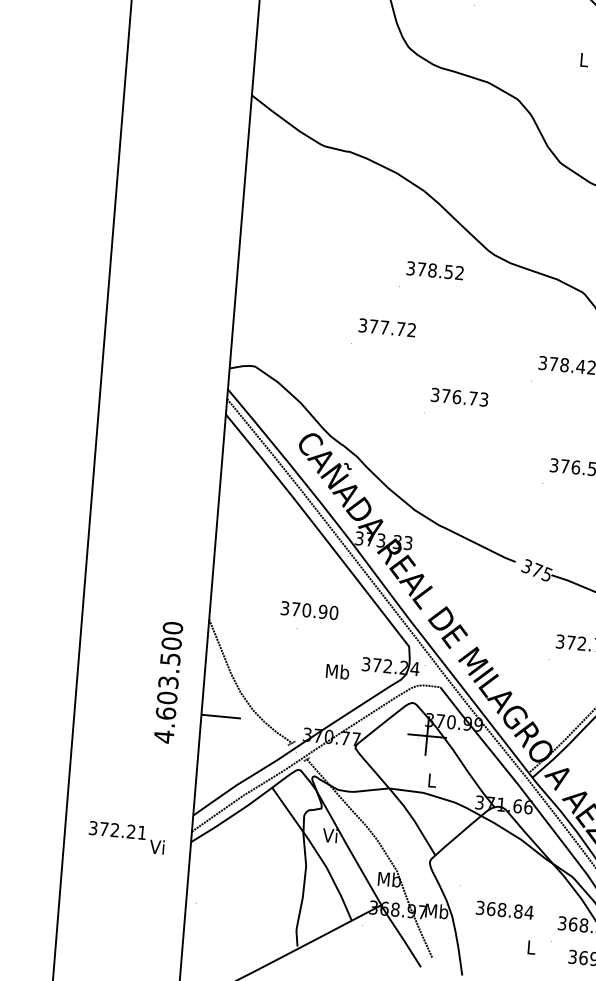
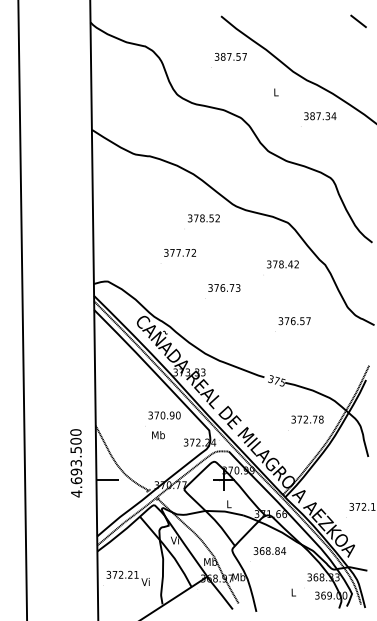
text: (309, 610) -> (164, 415), moved
text: (337, 672) -> (158, 435), moved
text: (167, 697) -> (76, 471), 4.603.500 -> 4.693.500
text: (125, 835) -> (127, 577), moved
text: (504, 909) -> (269, 550), moved

